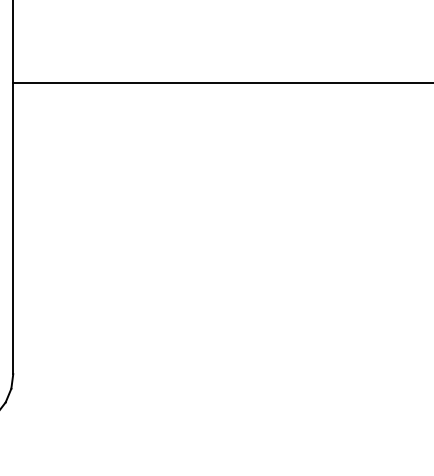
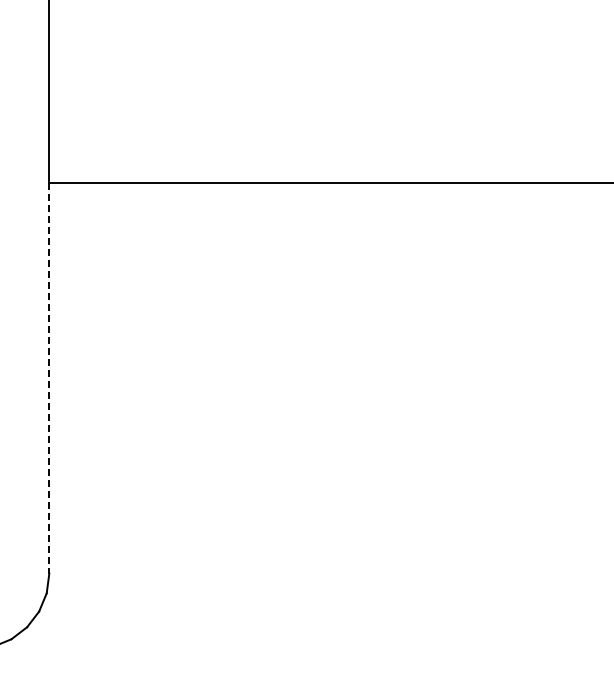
line: (13, 228) -> (49, 378), solid -> dashed

